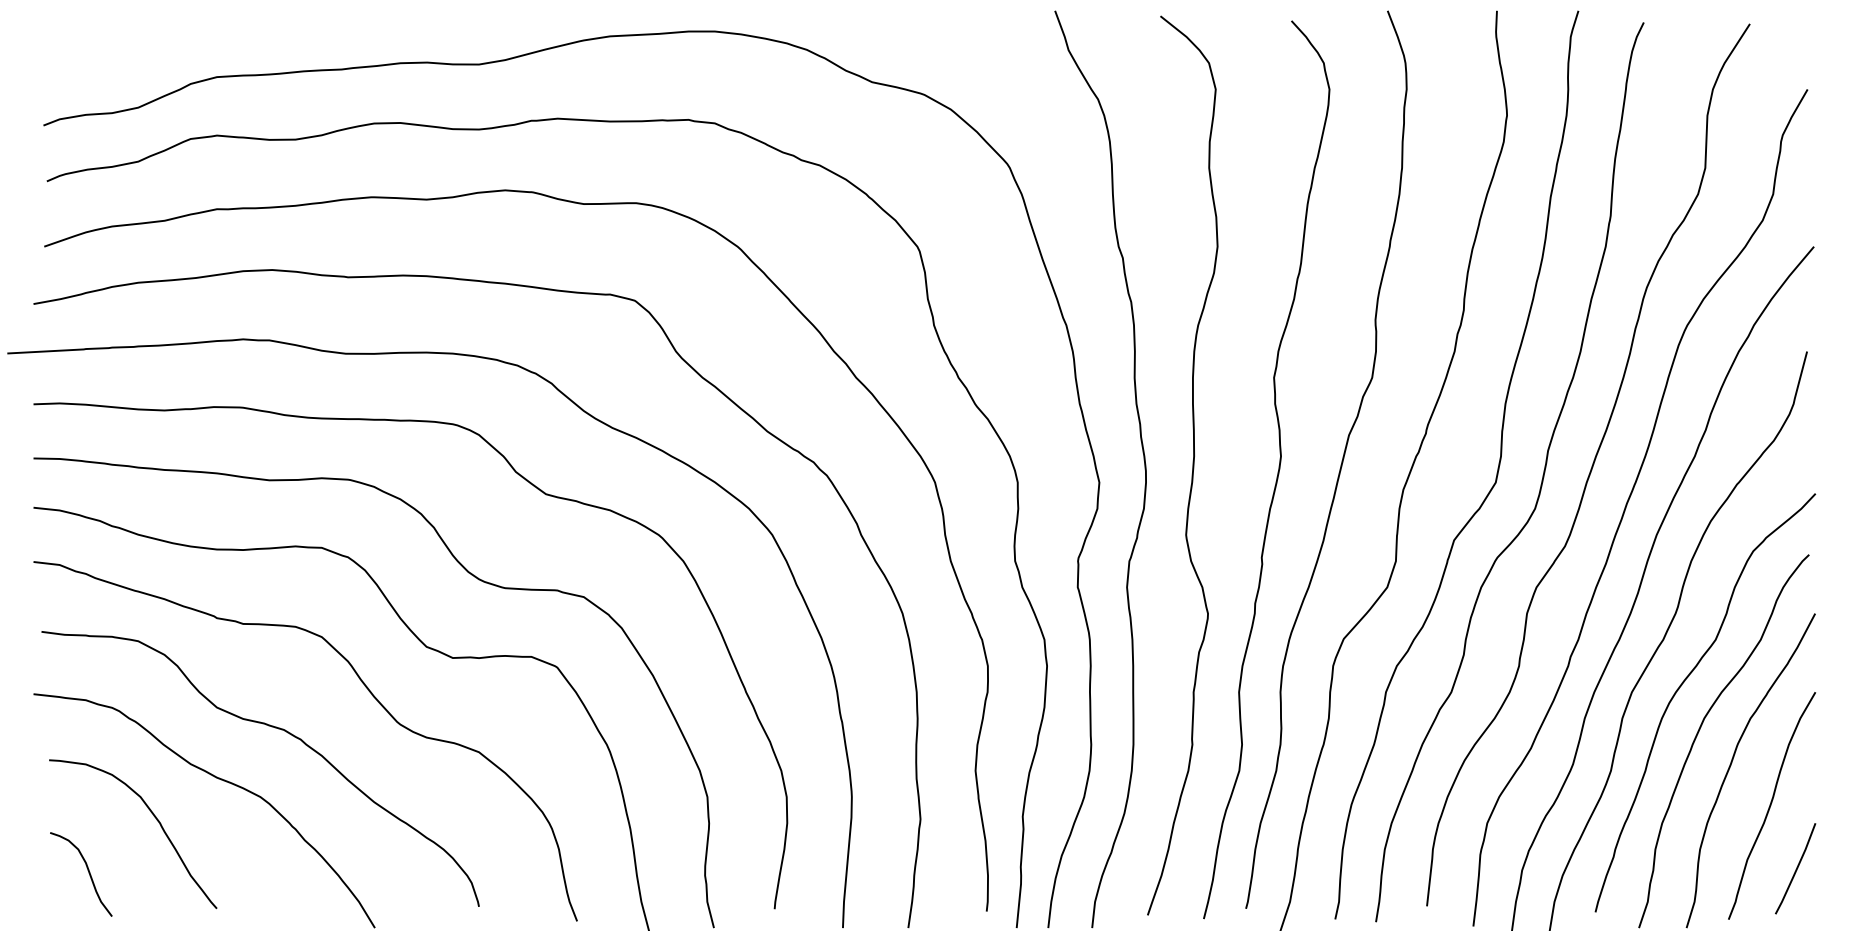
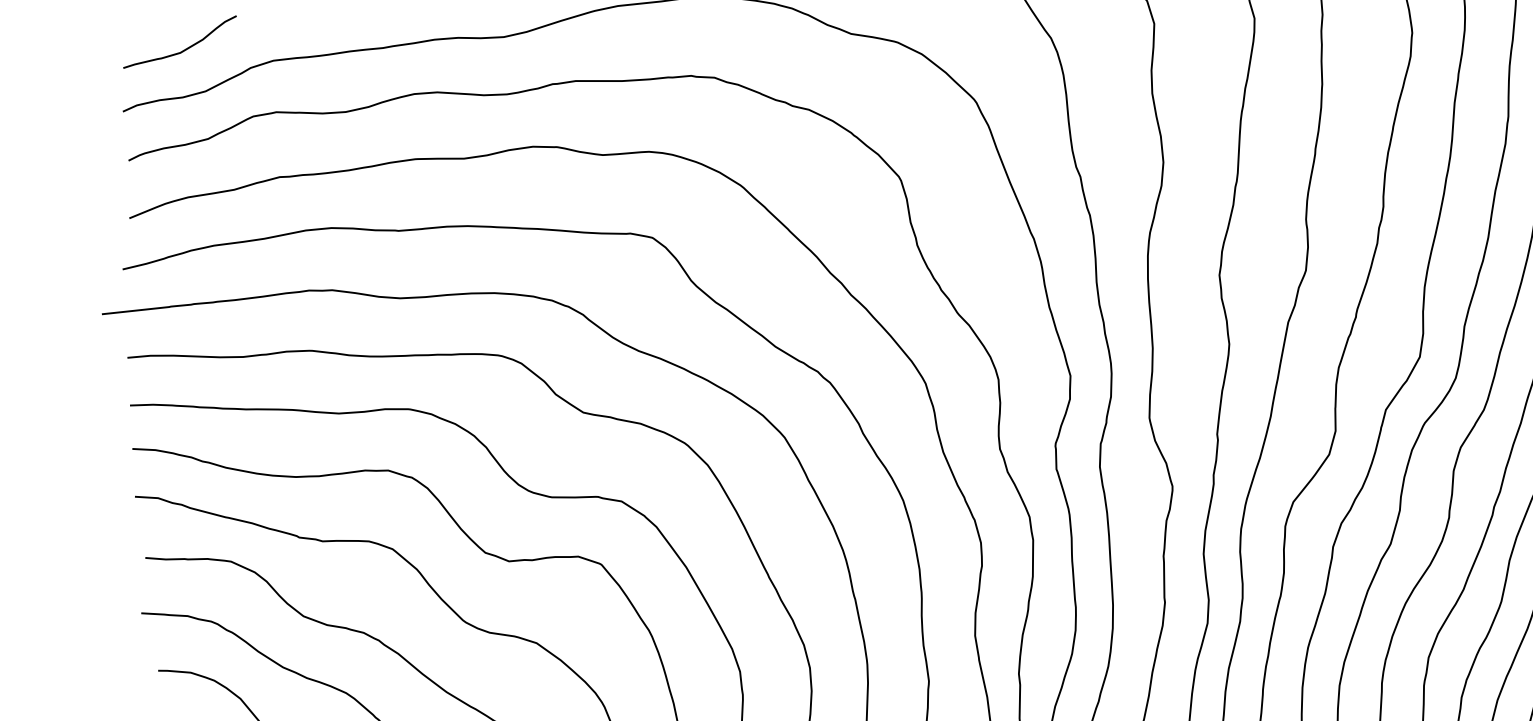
curve: (117, 58) -> (184, 49), added

